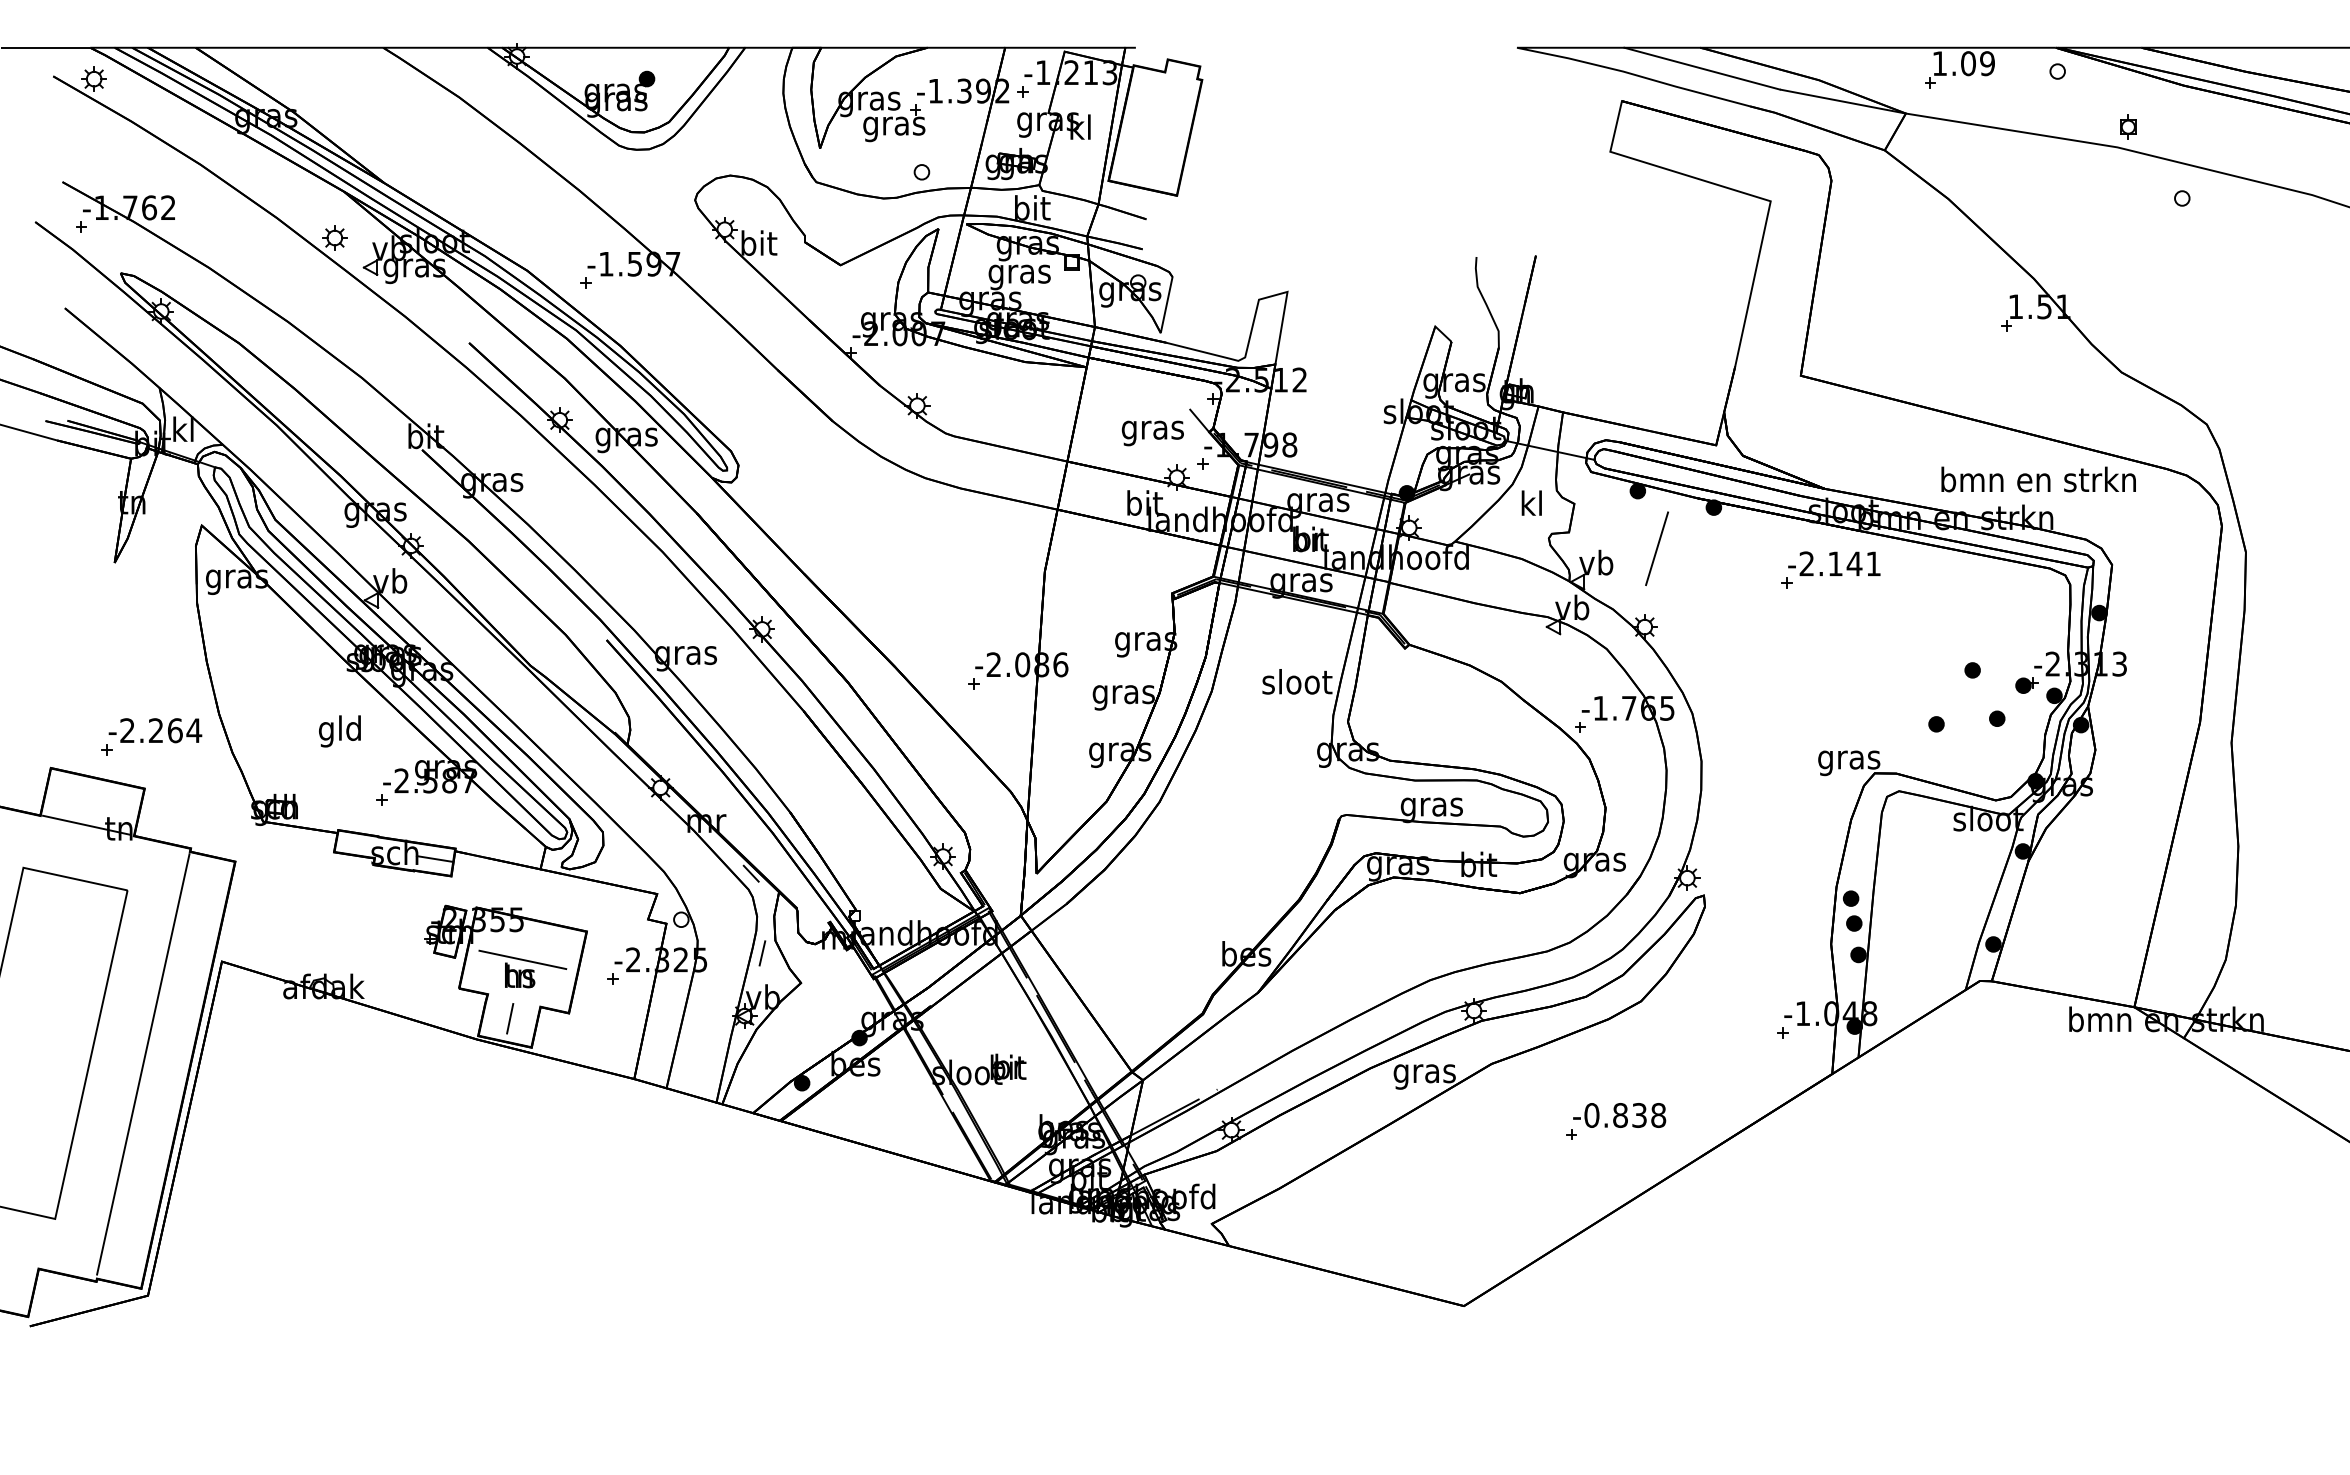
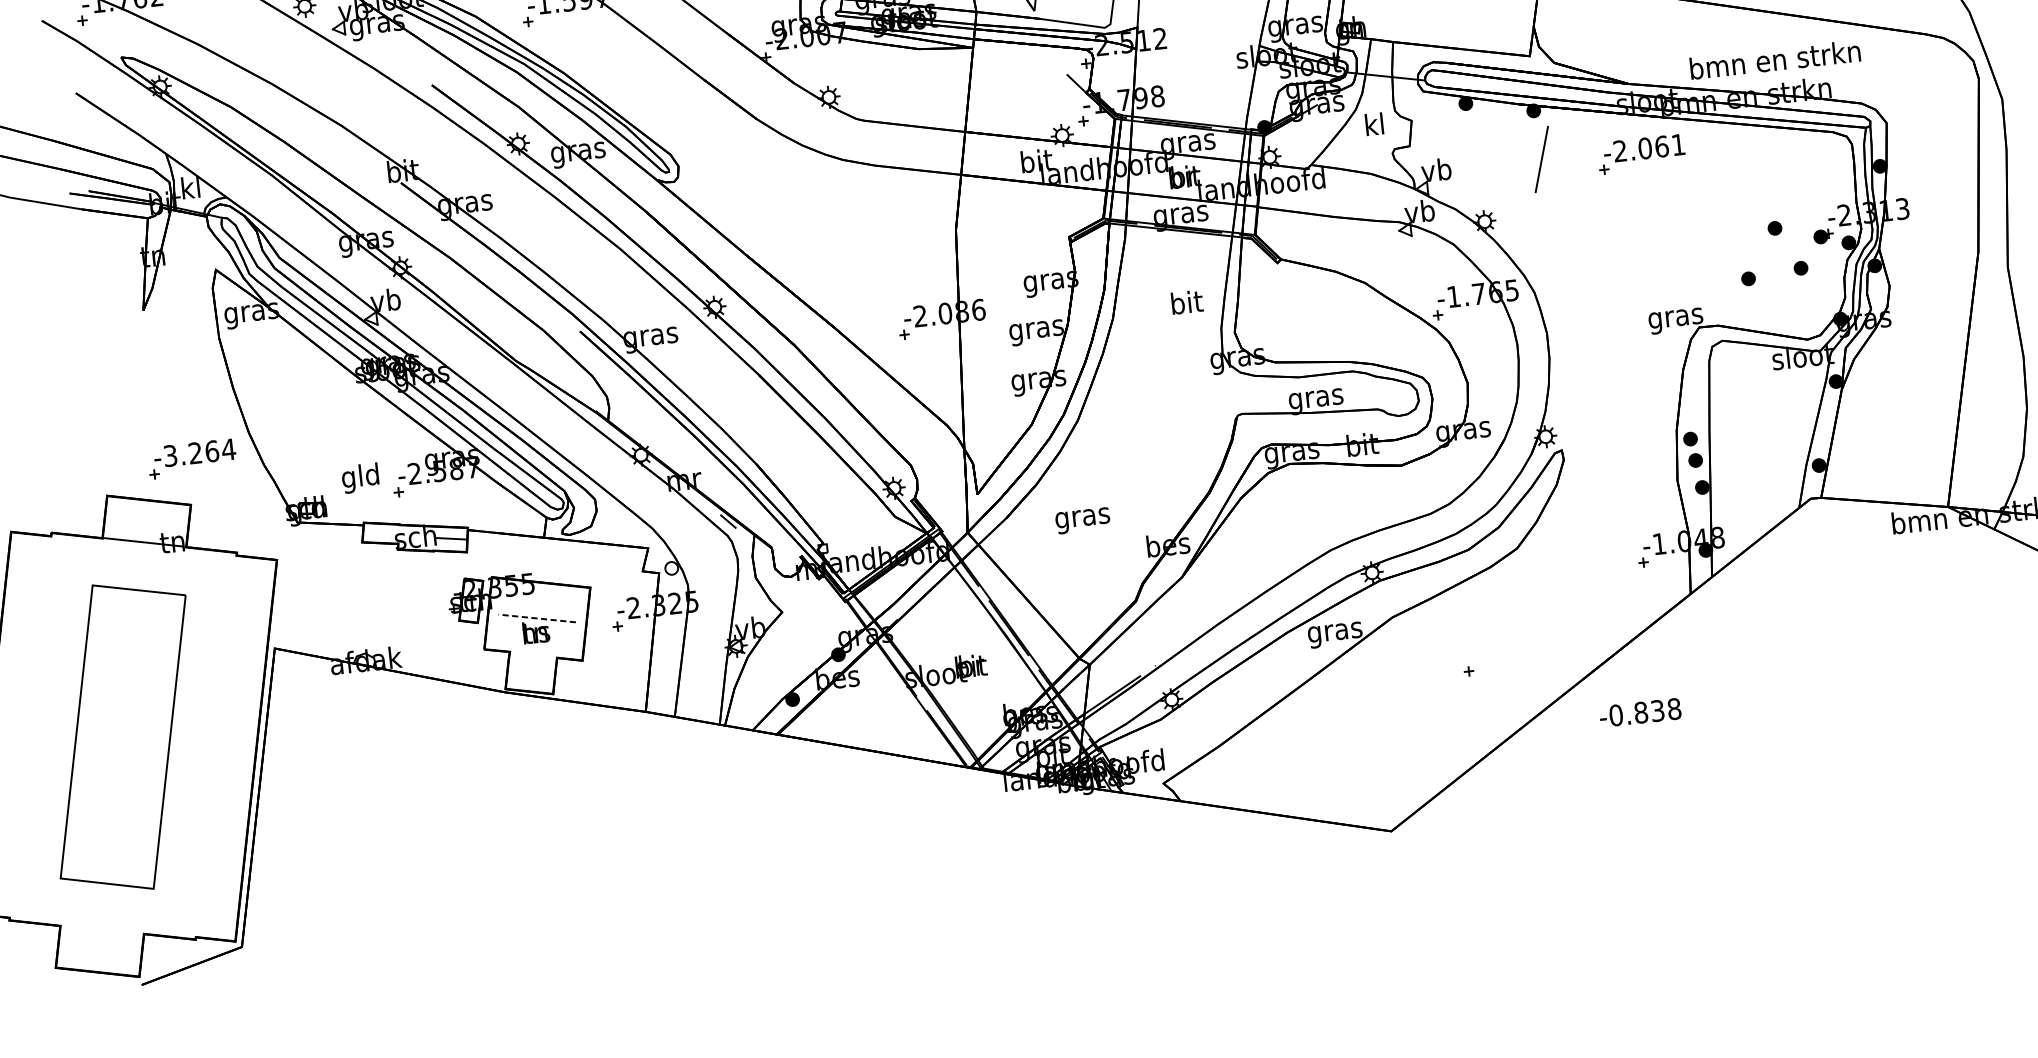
text: (1152, 433) -> (1082, 520), moved
text: (2038, 479) -> (1775, 59), moved
line: (1656, 548) -> (1541, 159), moved
text: (1845, 563) -> (1653, 147), -2.141 -> -2.061
text: (1297, 681) -> (1186, 302), sloot -> bit
text: (127, 730) -> (170, 455), -2.264 -> -3.264
text: (339, 731) -> (360, 478), moved
line: (762, 953) -> (745, 590), removed
line: (522, 959) -> (536, 618), solid -> dashed
line: (510, 1018) -> (532, 670), removed
line: (143, 1064) -> (216, 745), removed
text: (1619, 1115) -> (1640, 712), moved

